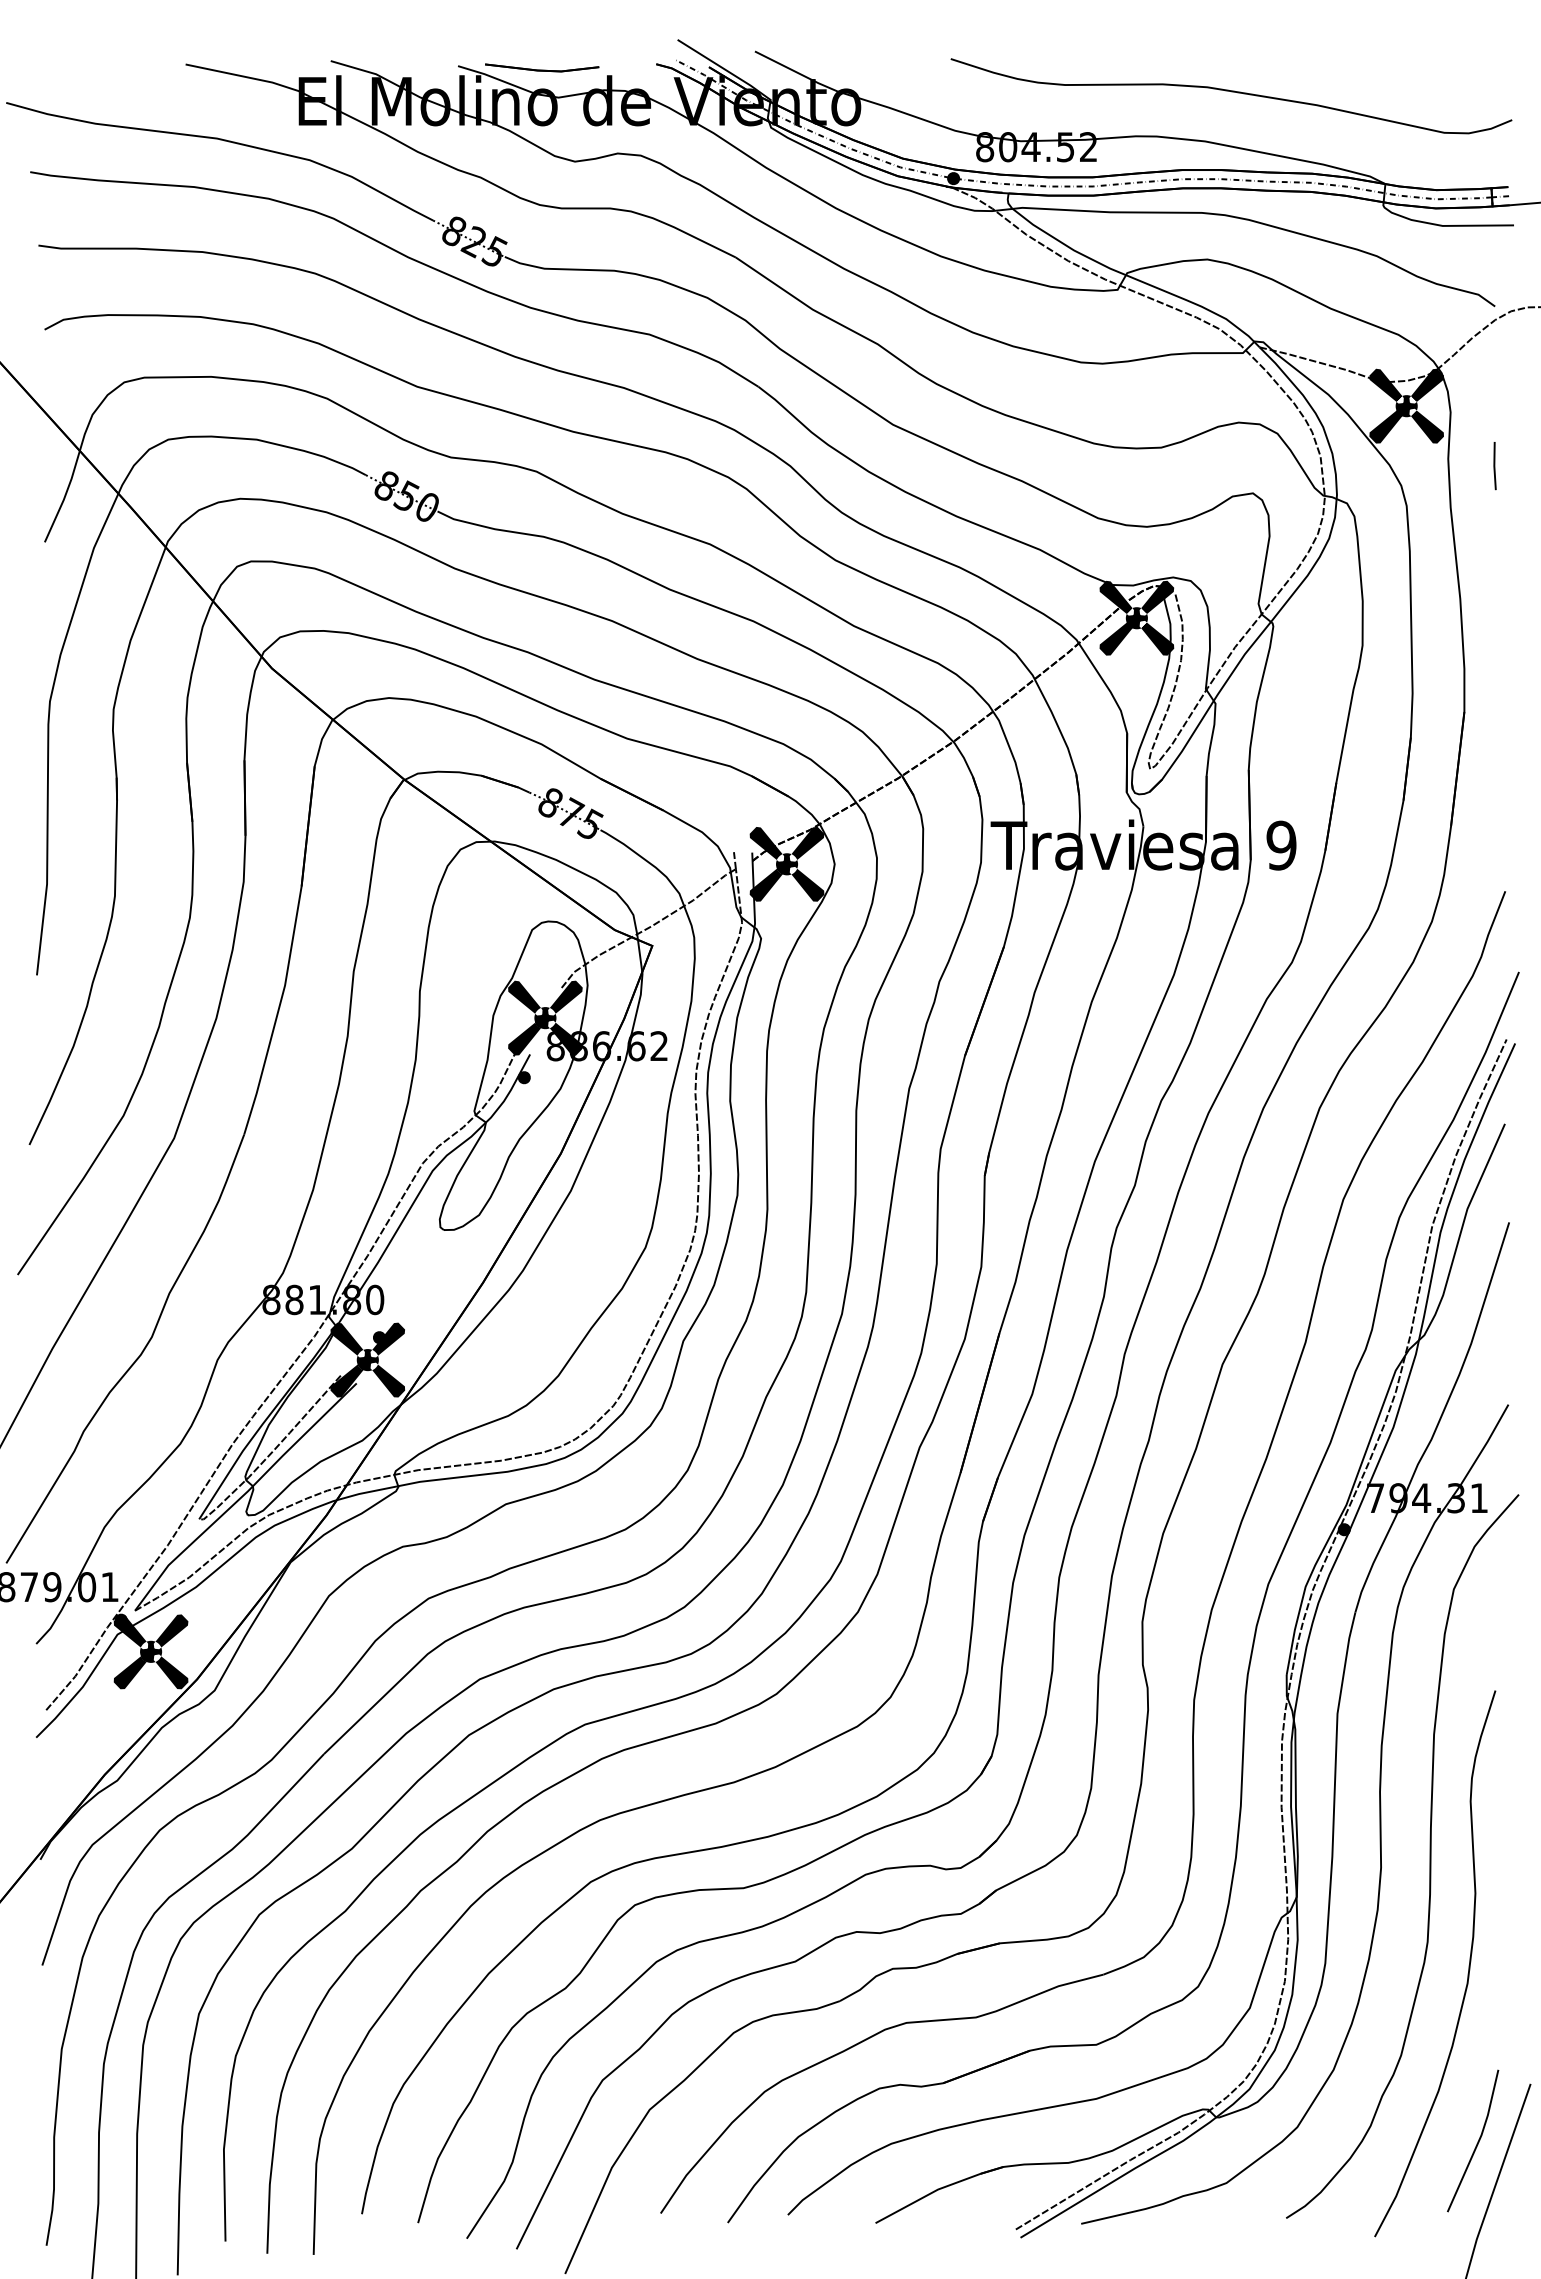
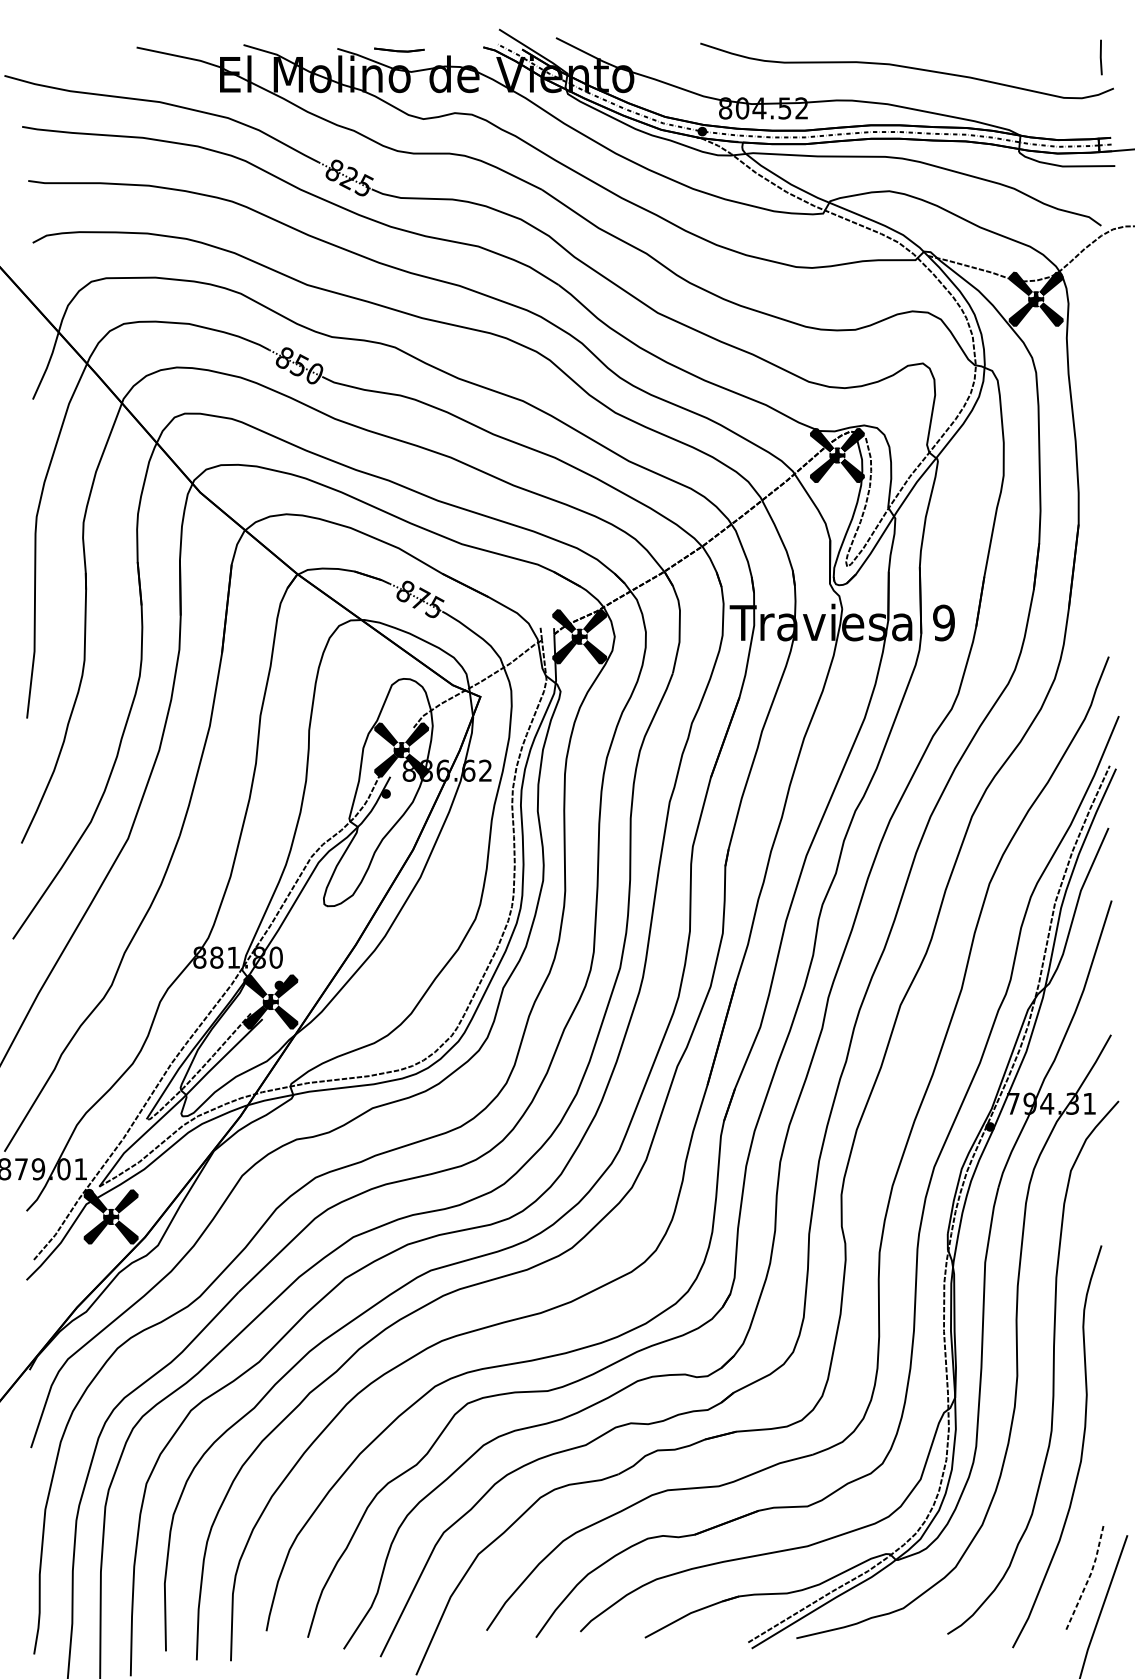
part: (542, 67) -> (399, 49), size x0.6
line: (1494, 466) -> (1100, 57), moved
line: (1478, 2141) -> (1089, 1577), solid -> dashed

